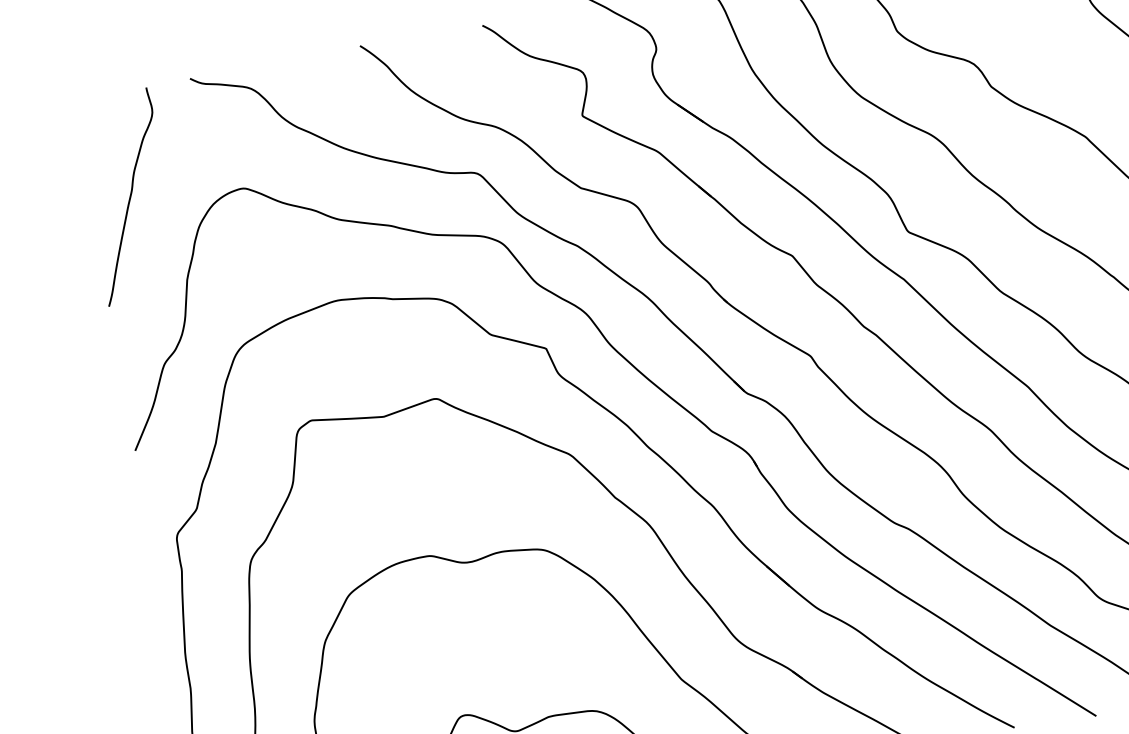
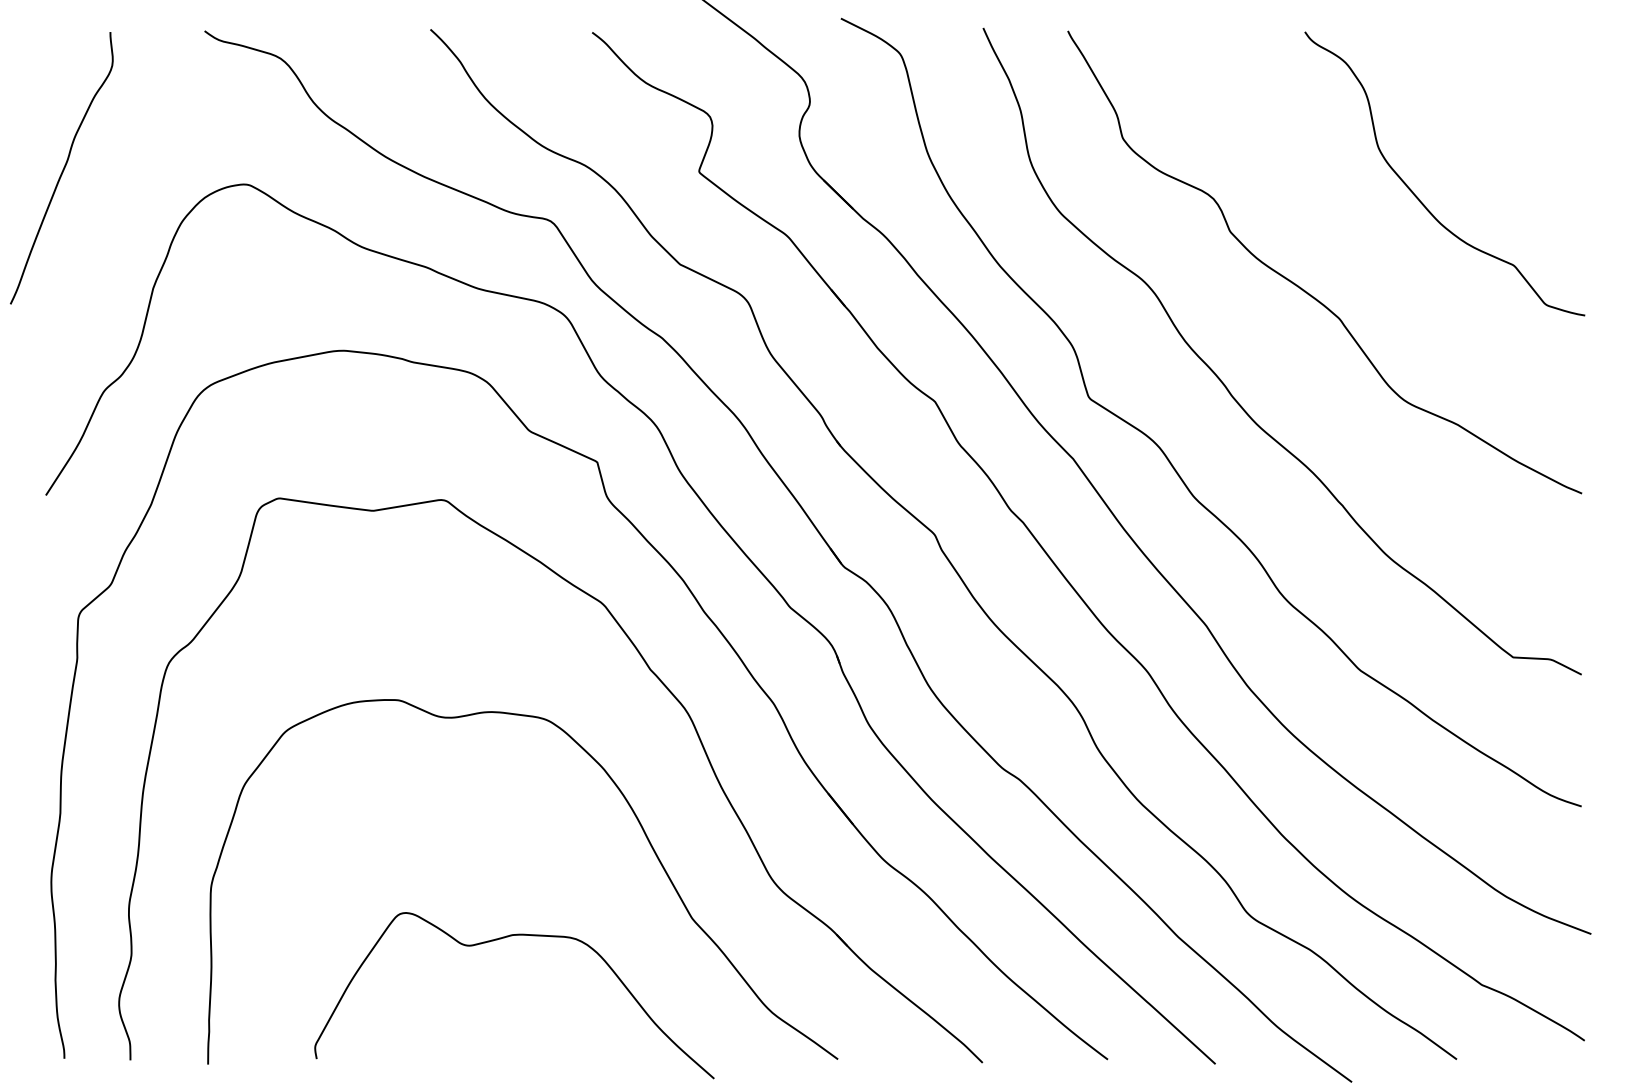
curve: (129, 197) -> (62, 169), moved

